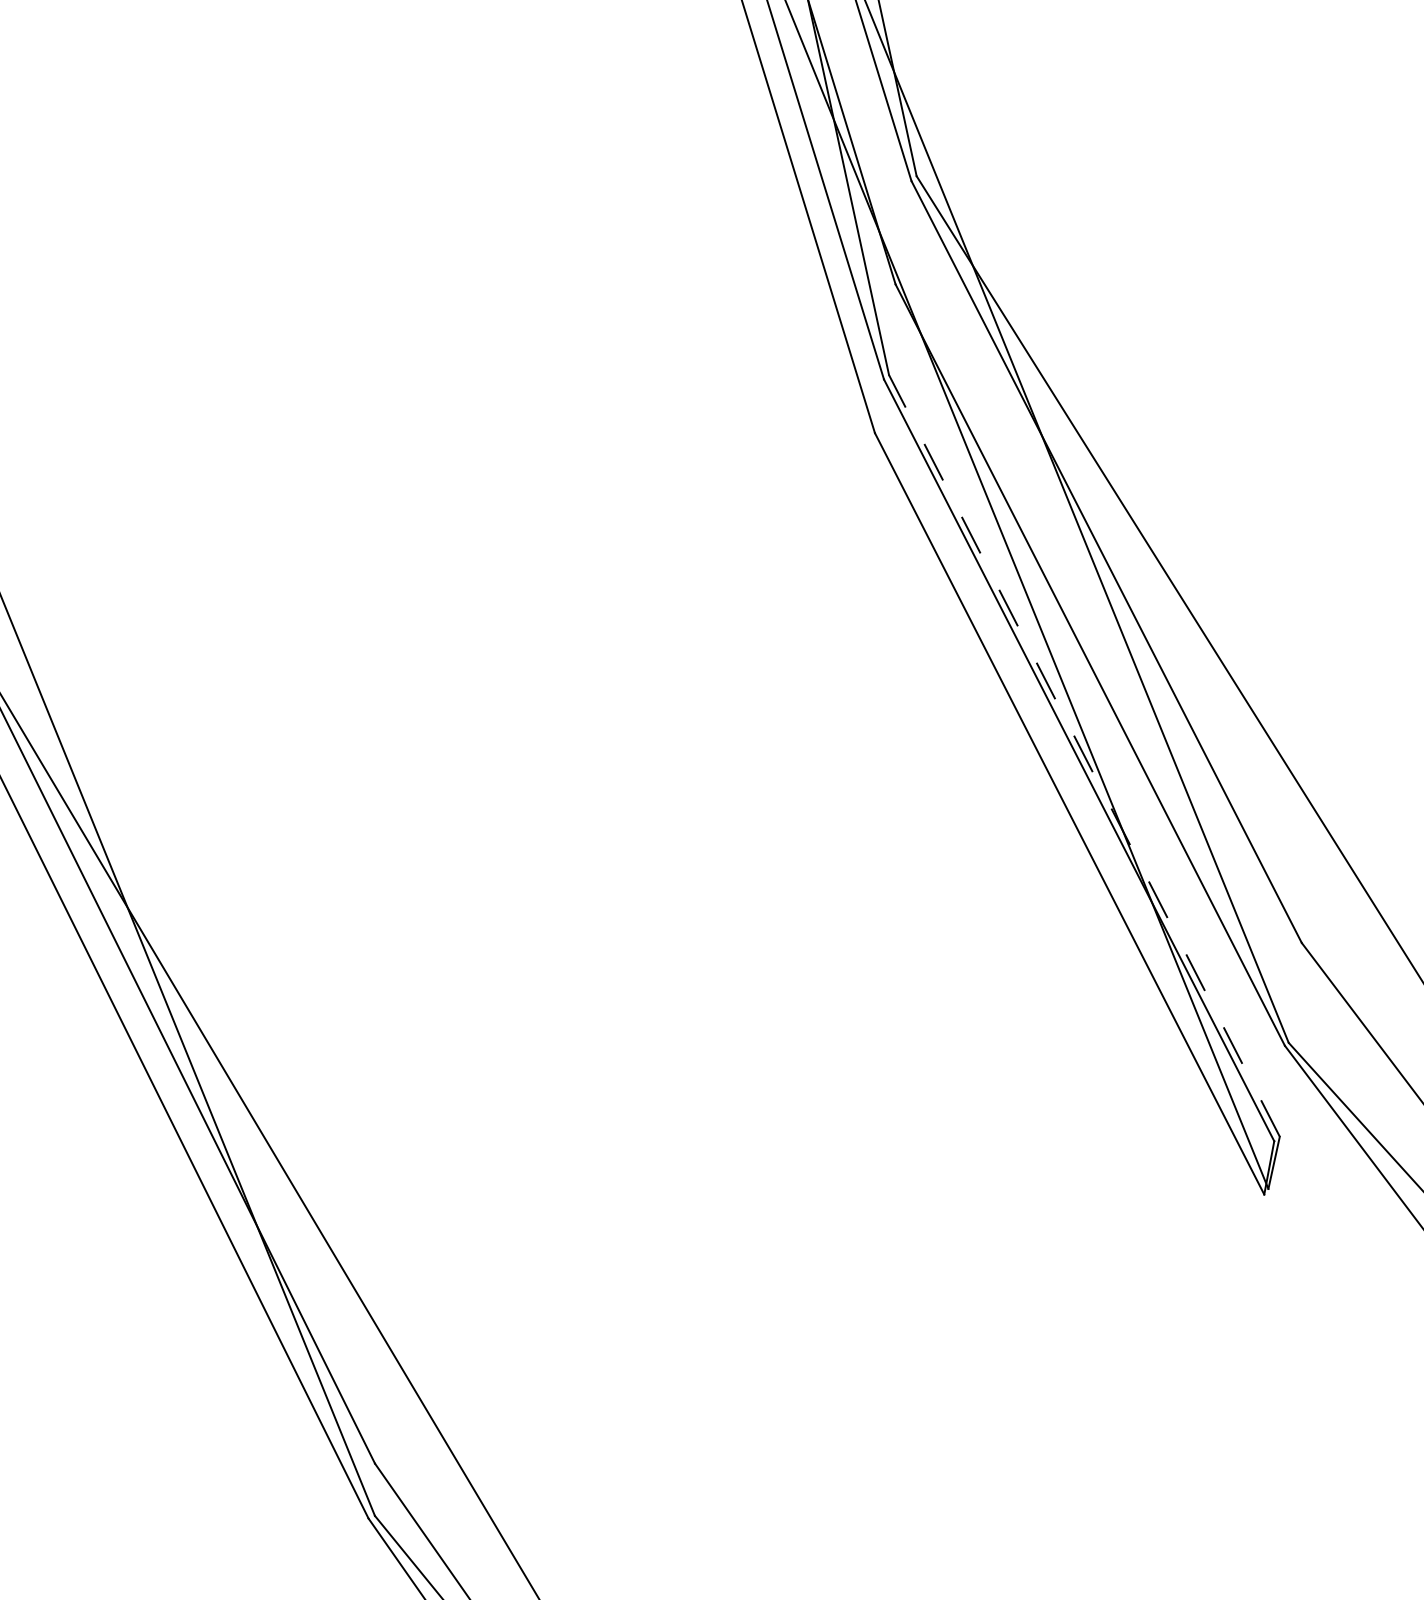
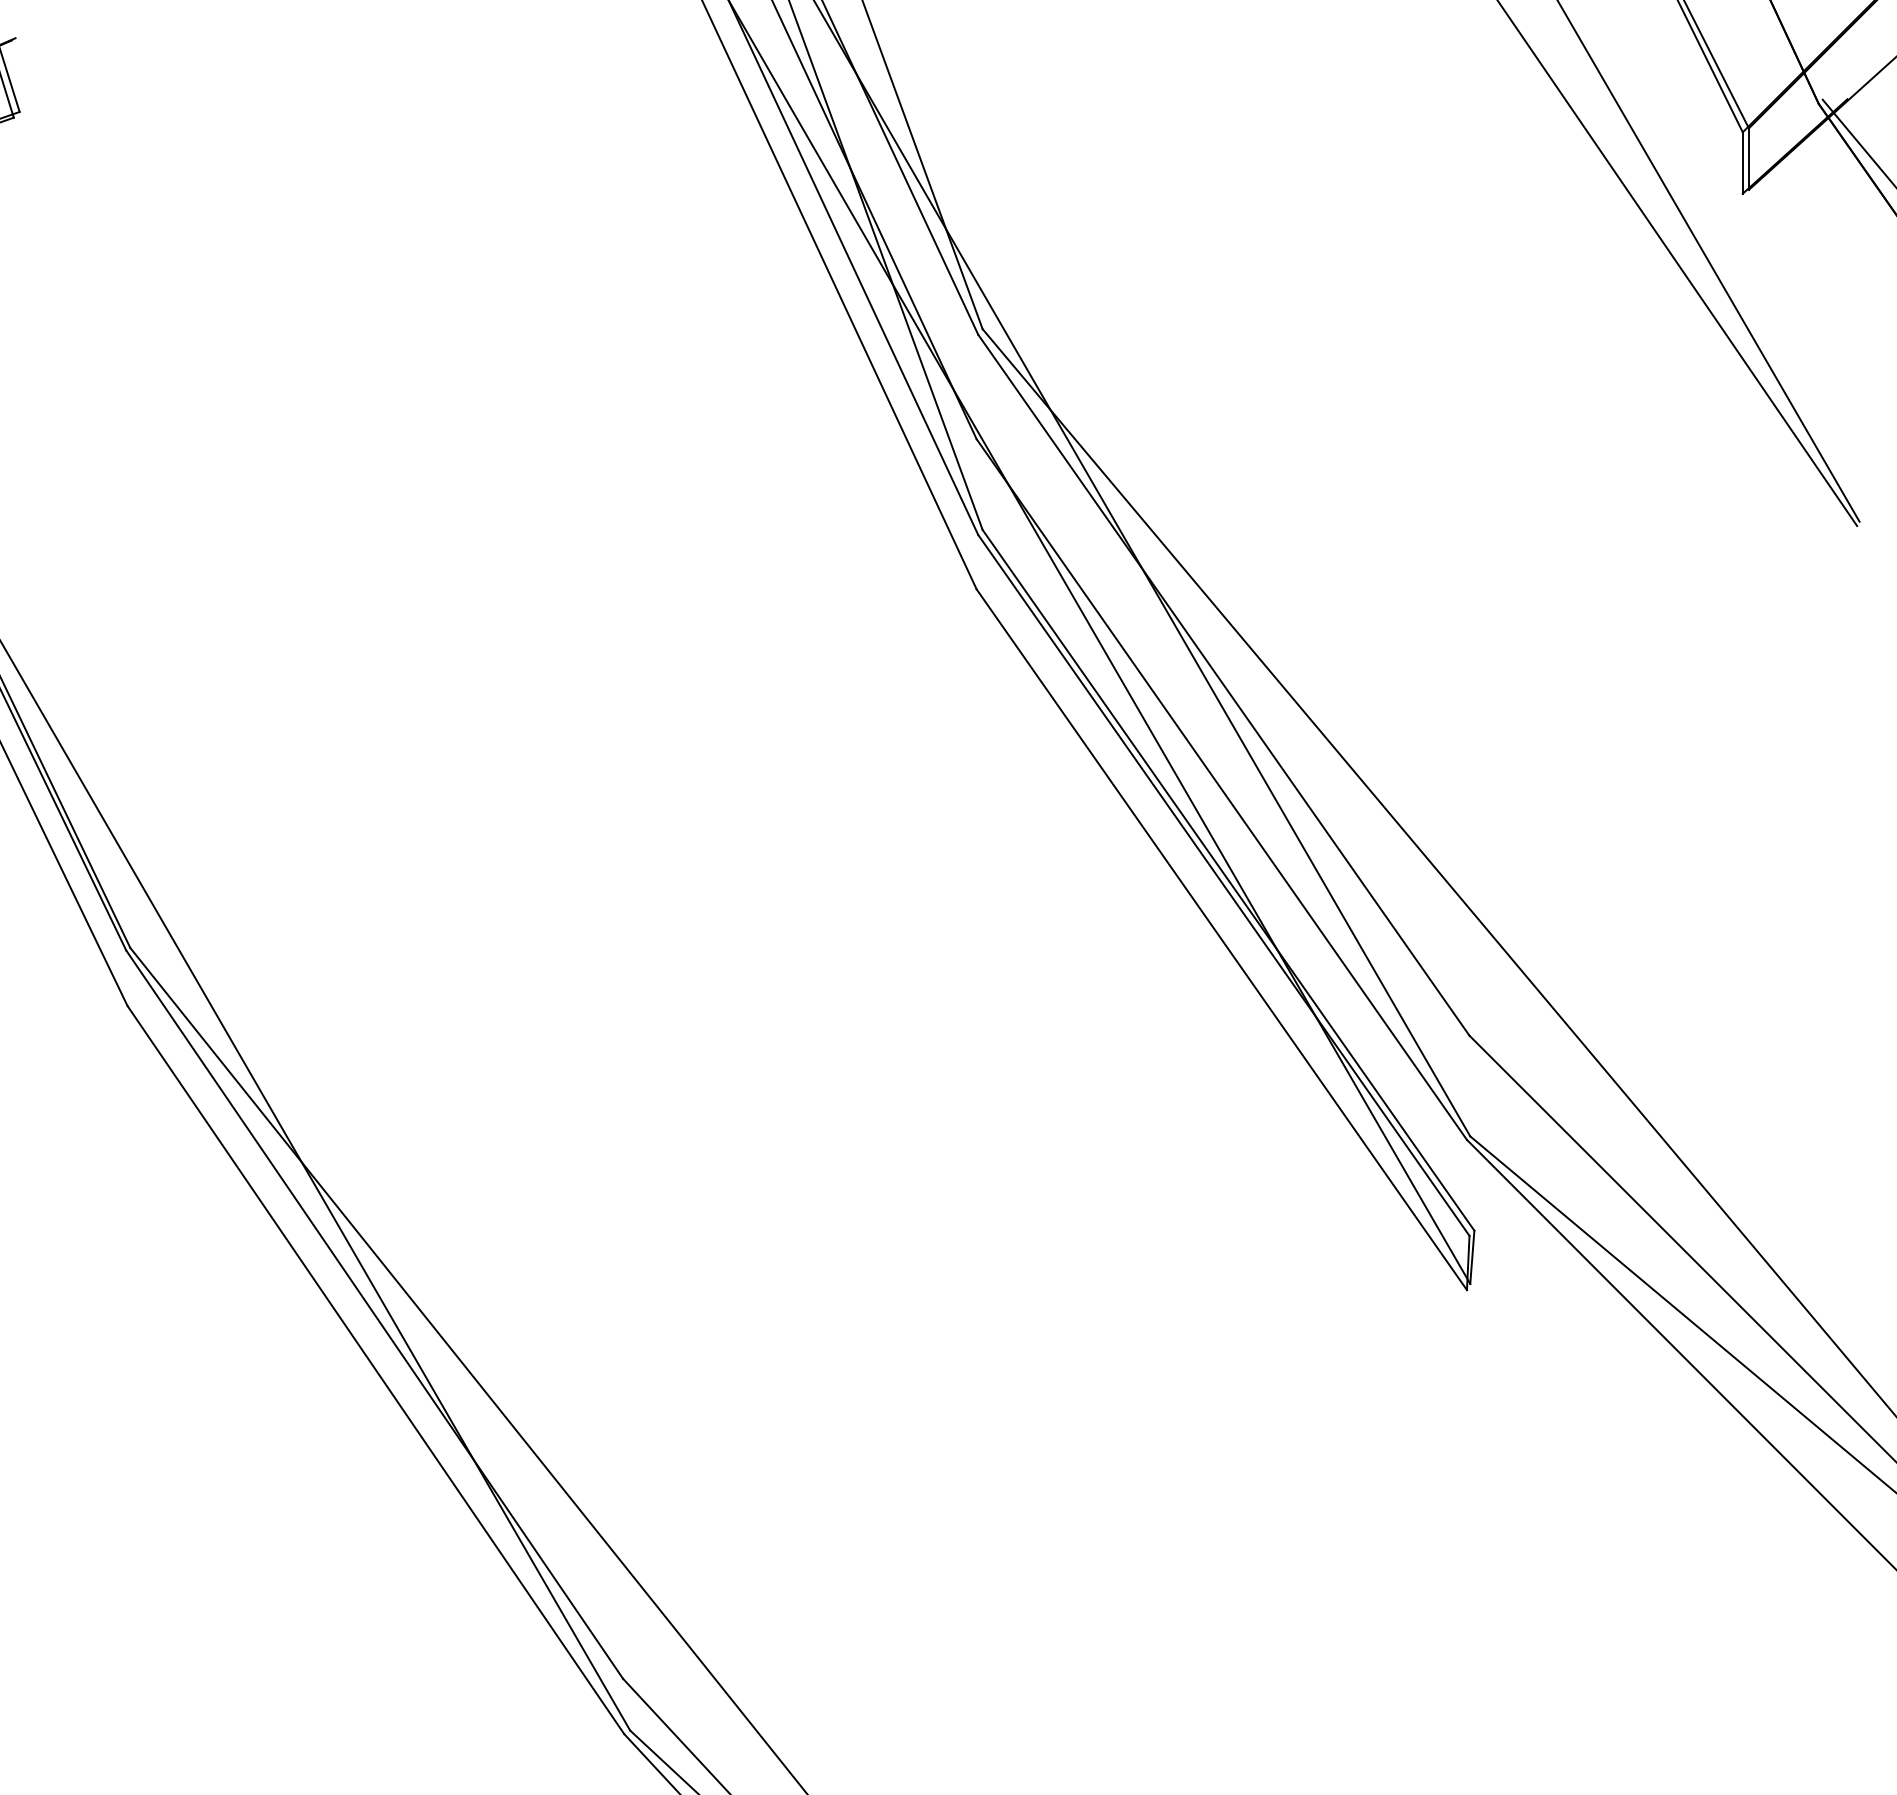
line: (1084, 755) -> (1228, 879), dashed -> solid

